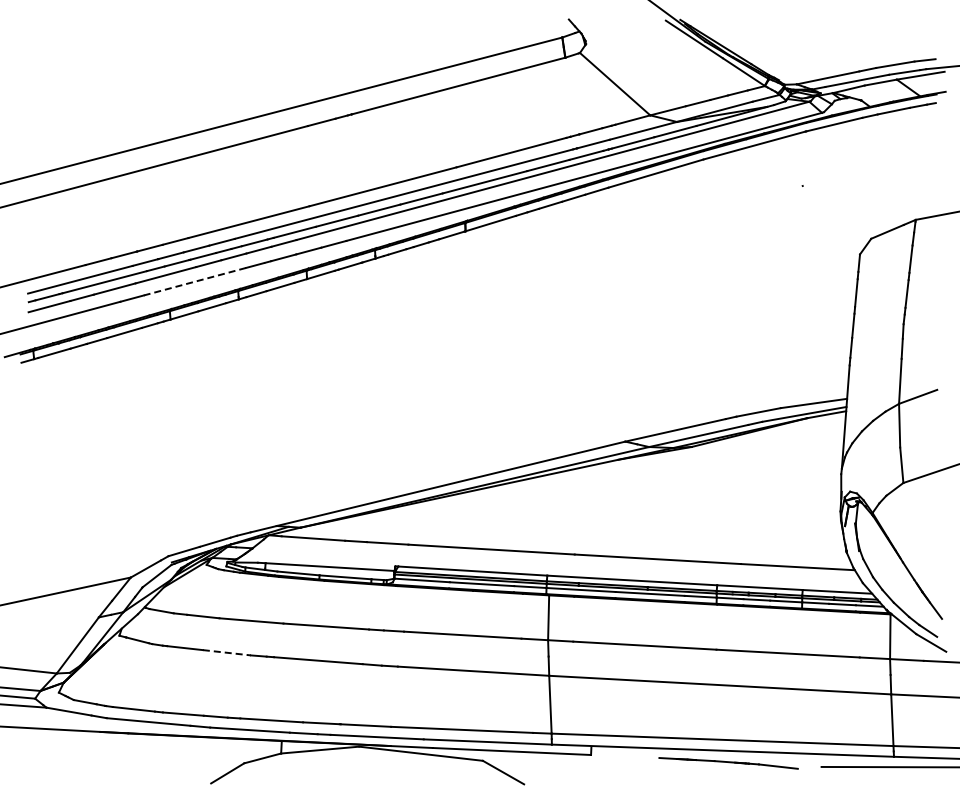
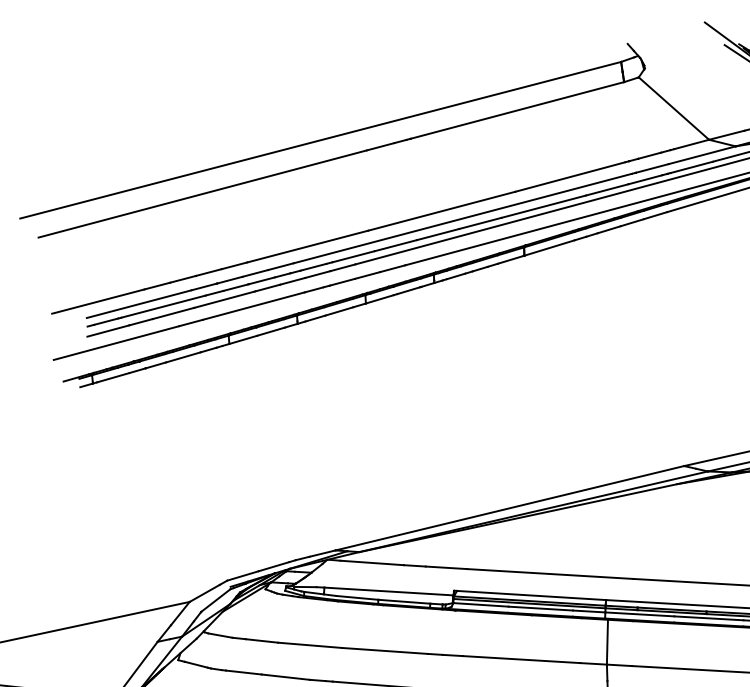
line: (194, 281) -> (253, 305), dashed -> solid
line: (227, 652) -> (286, 676), dashed -> solid

